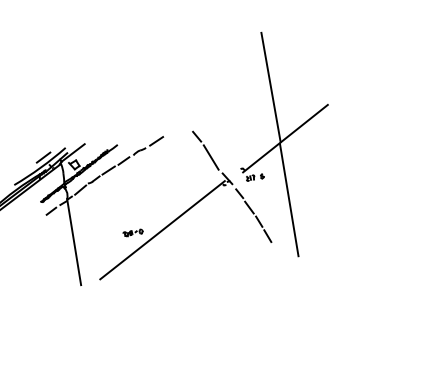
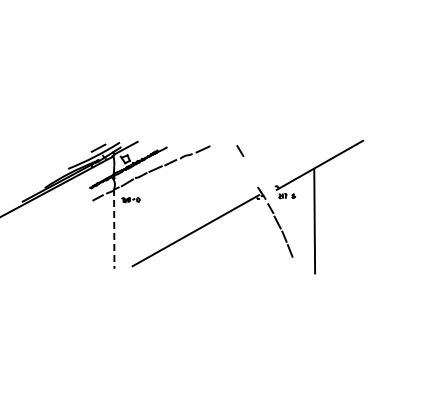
line: (271, 86) -> (314, 116), removed
line: (211, 157) -> (250, 171), removed
part: (132, 233) -> (130, 200), moved
line: (74, 241) -> (114, 228), solid -> dashed

